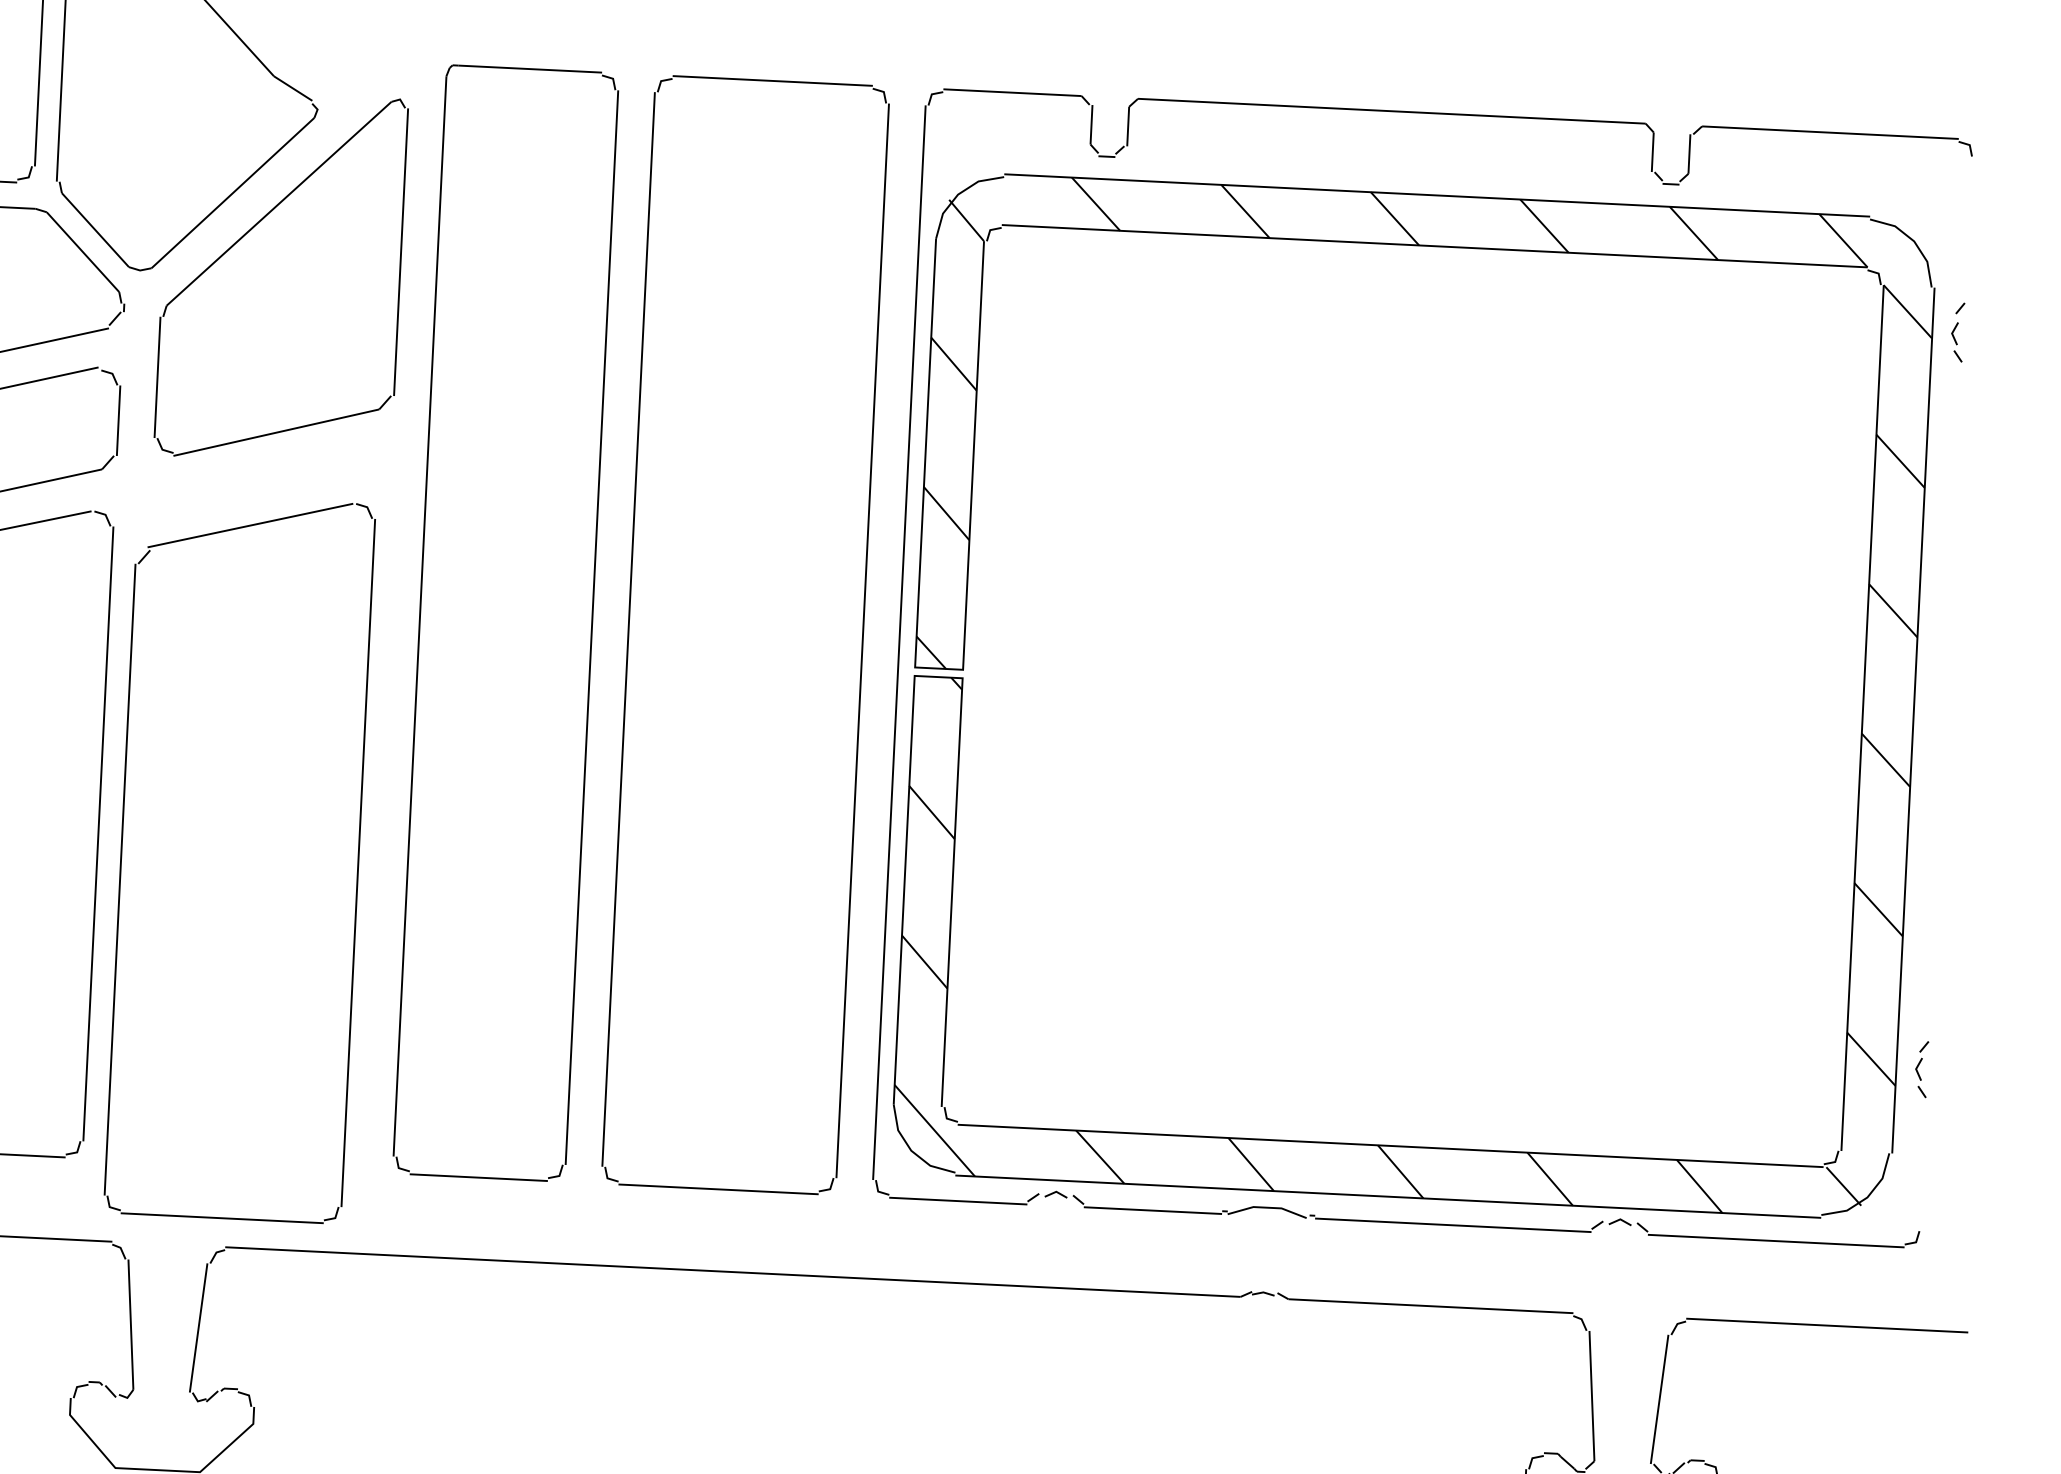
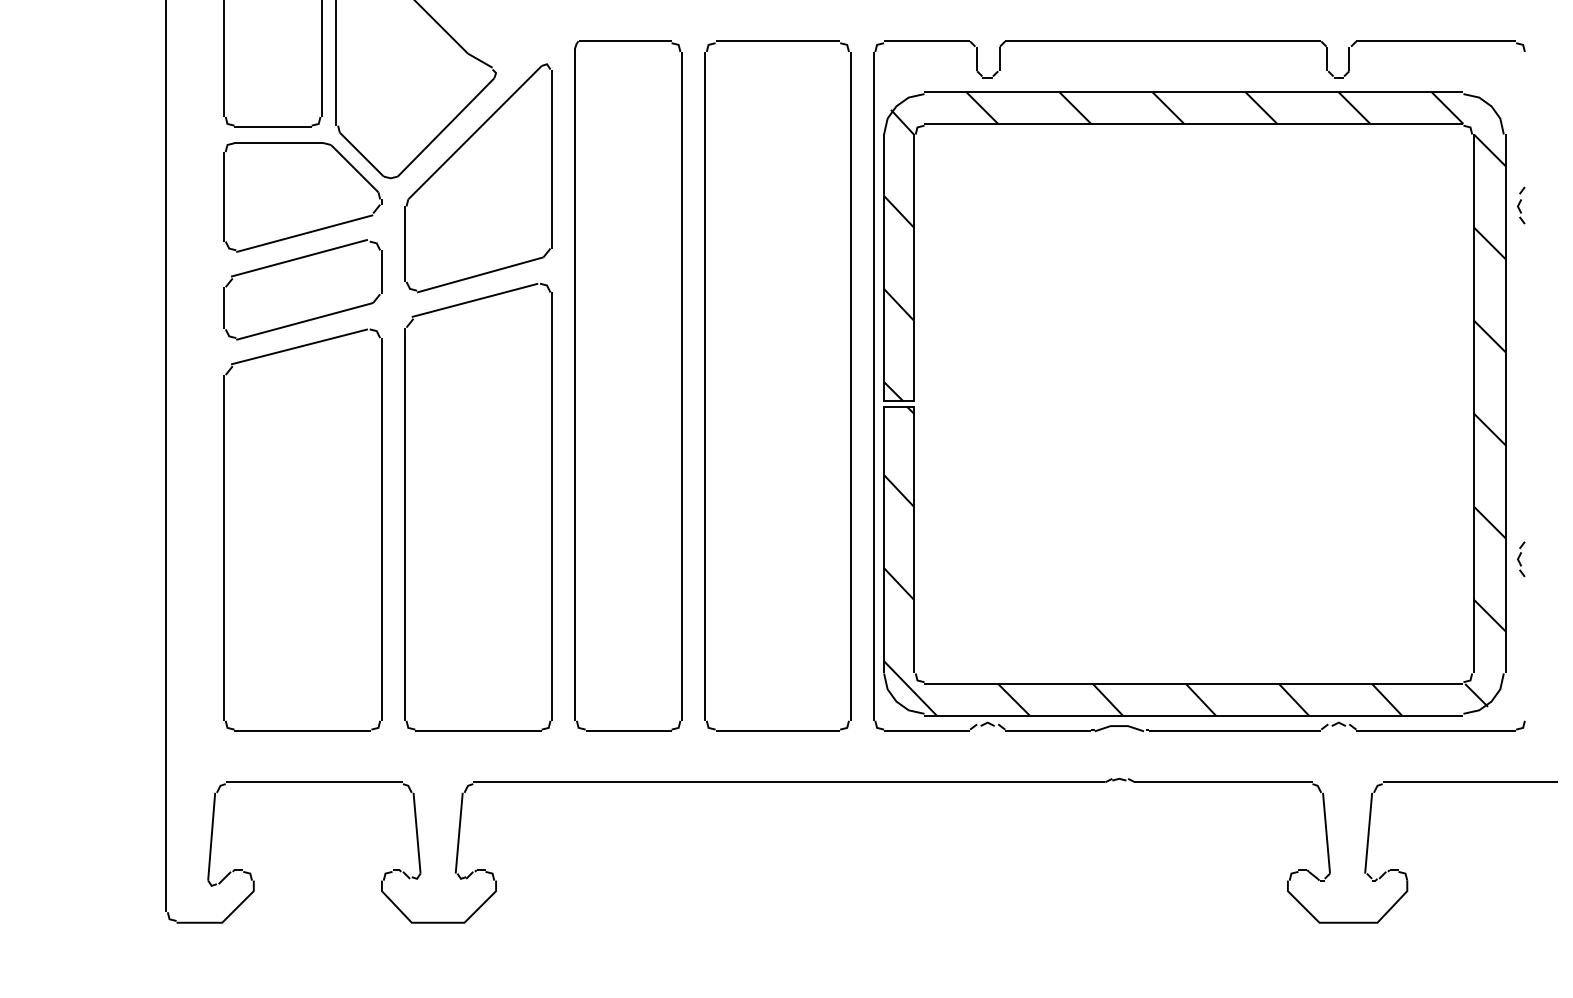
part: (1957, 332) -> (1521, 205), moved
part: (122, 852) -> (405, 507), moved
part: (1921, 1069) -> (1521, 559), moved

